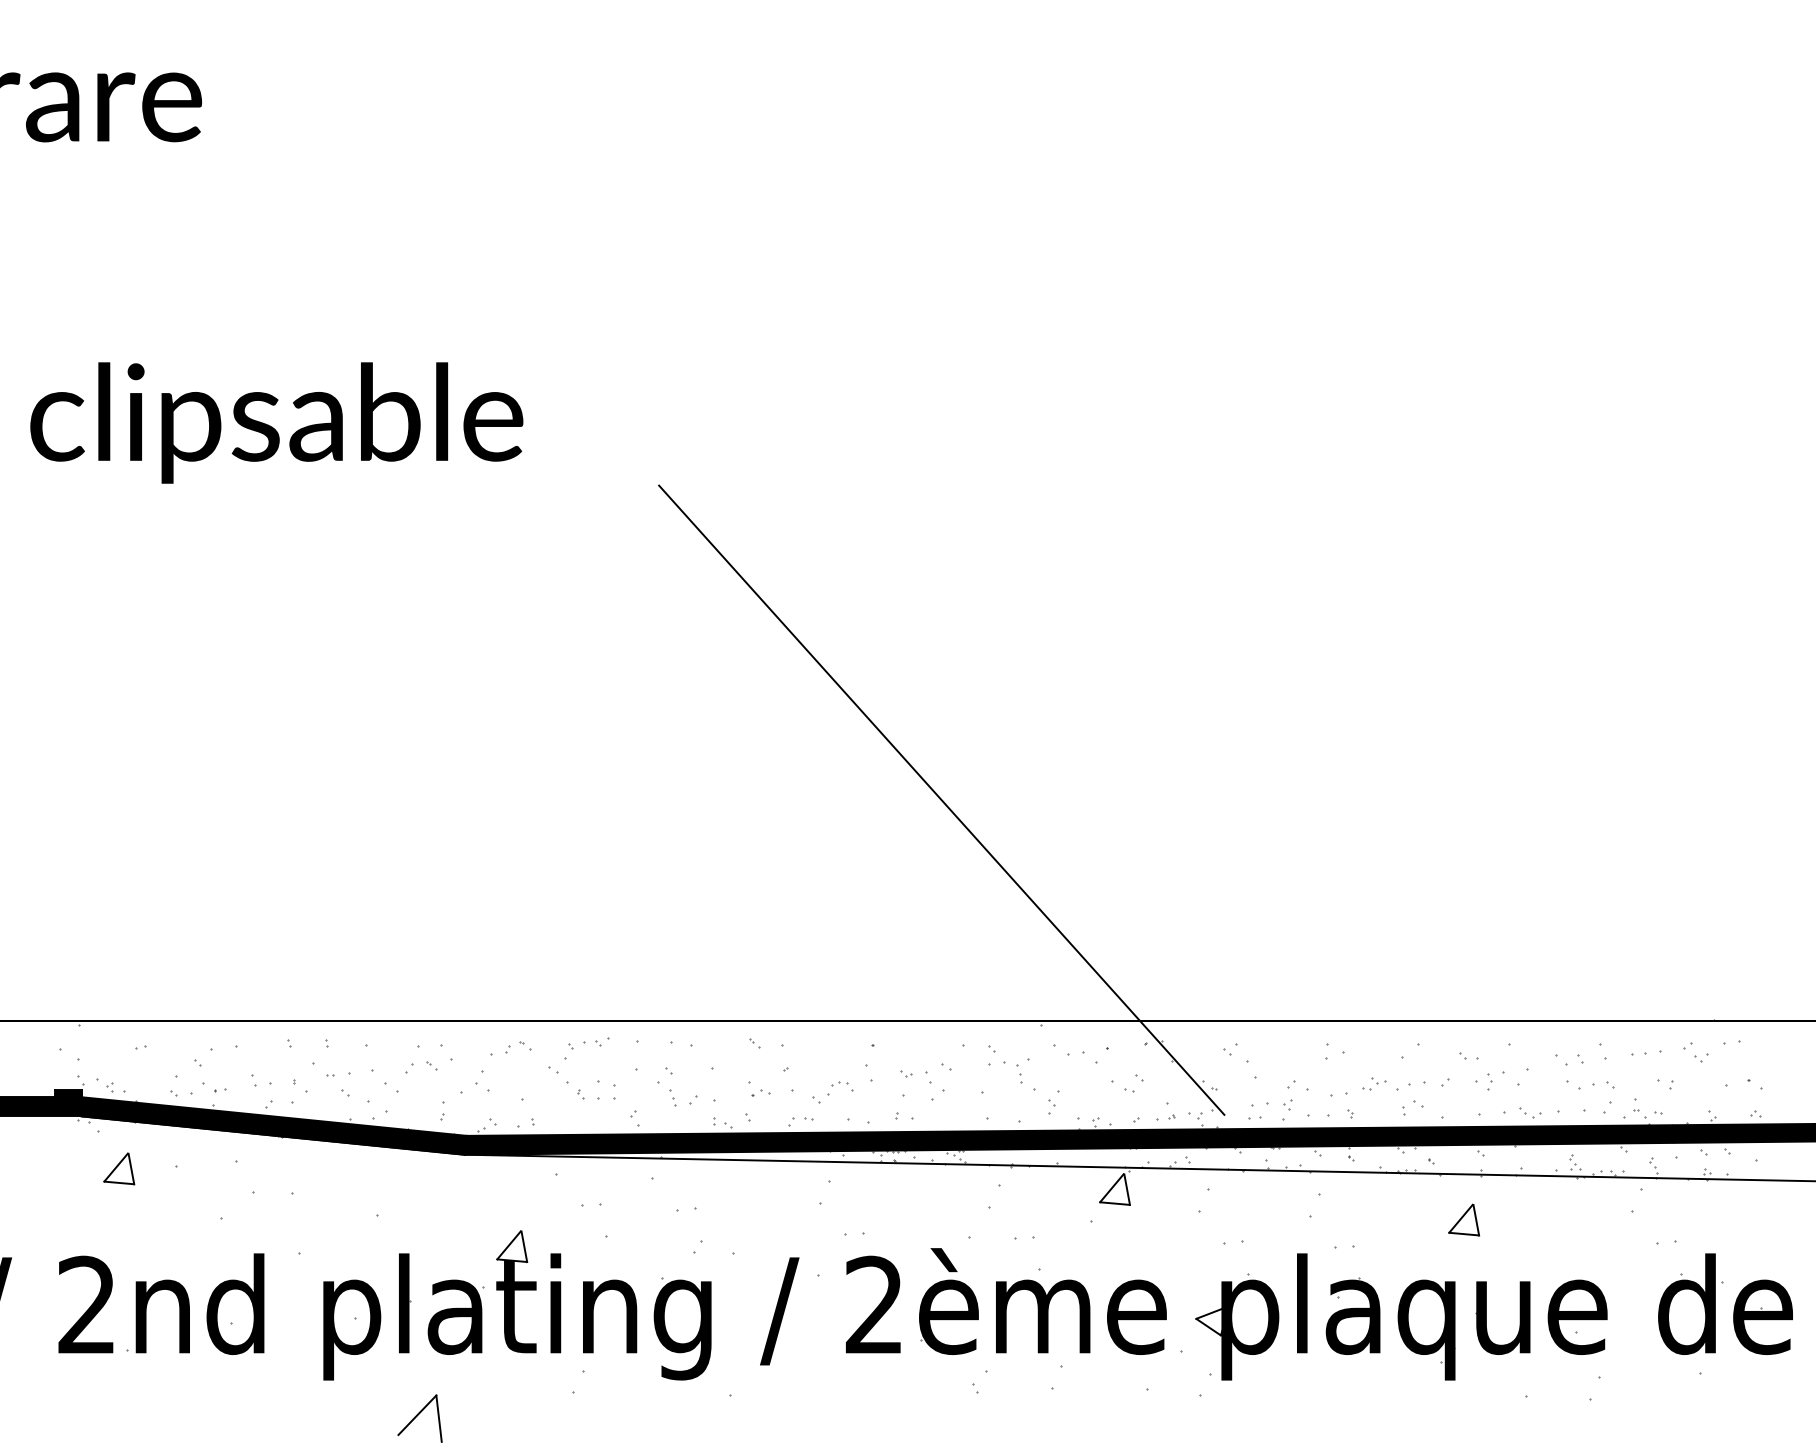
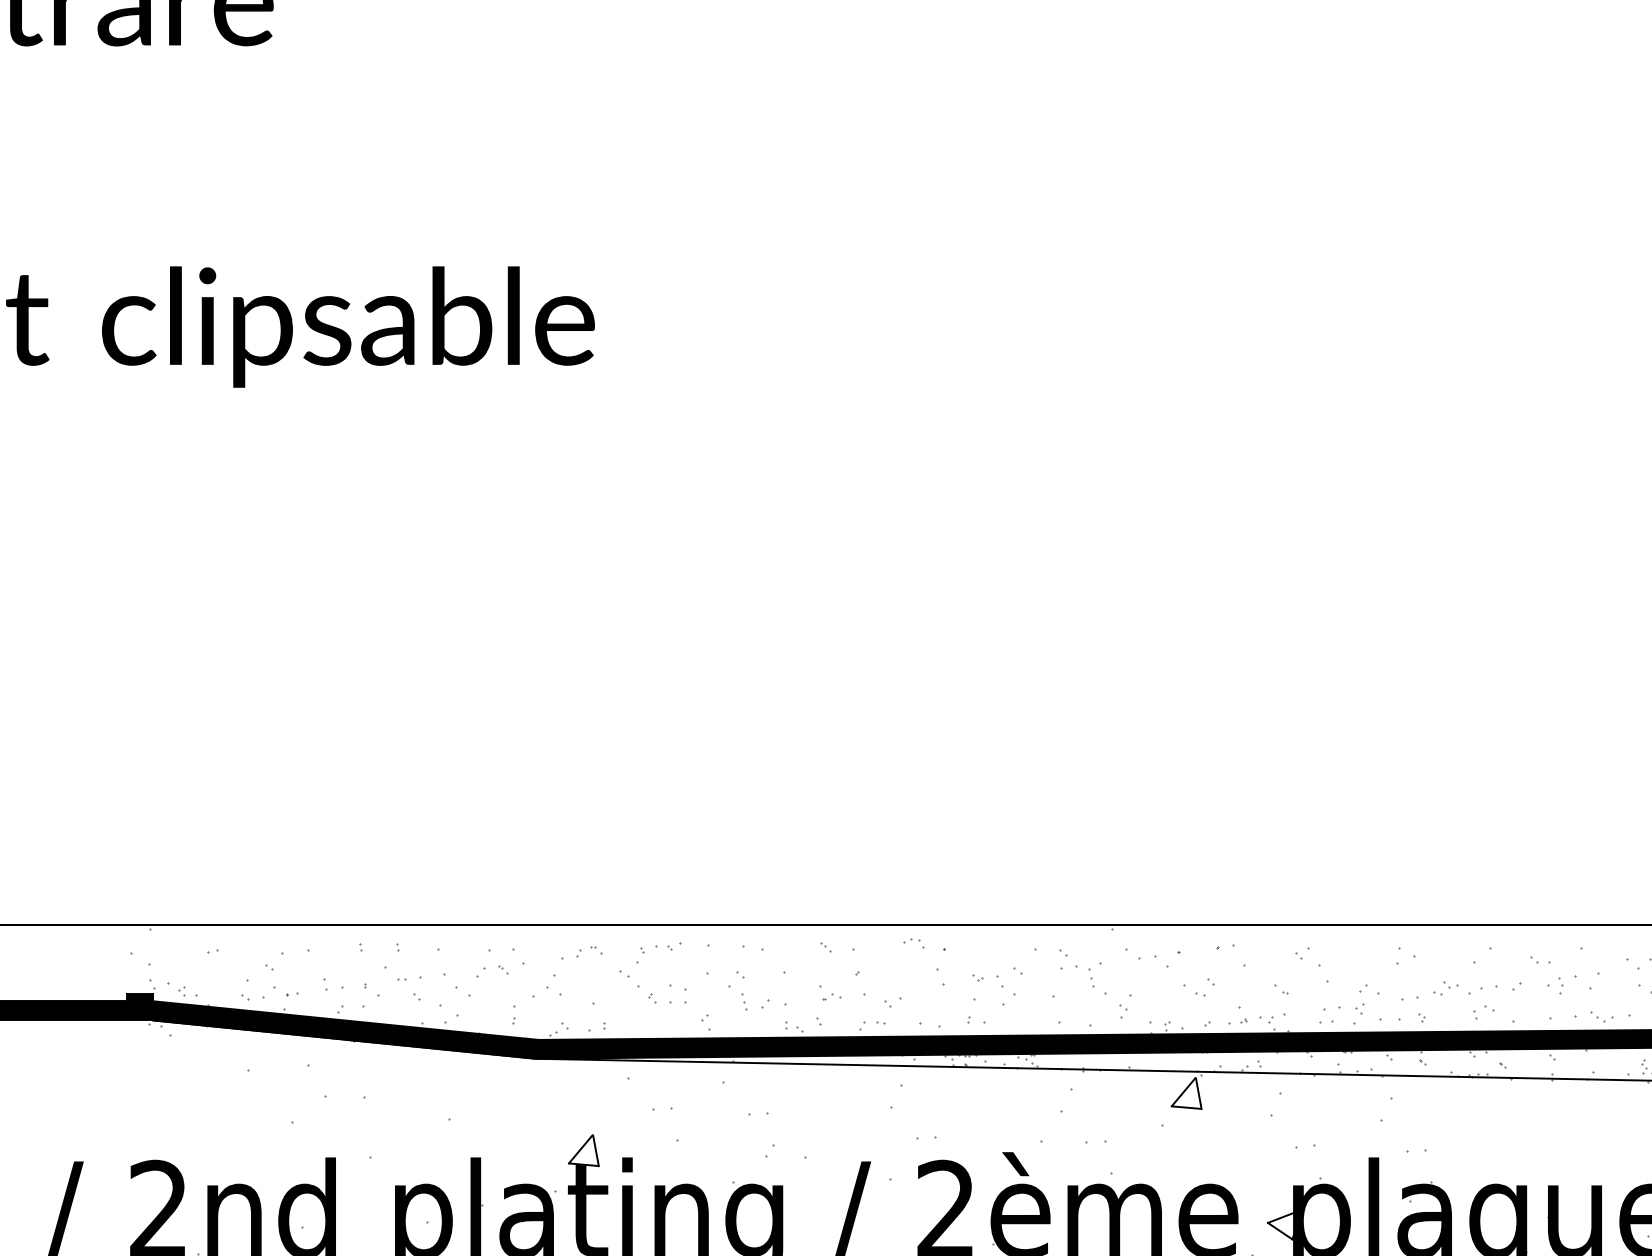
line: (941, 799) -> (1013, 703), removed
part: (842, 1086) -> (914, 943), moved
part: (119, 1168) -> (191, 1072), removed
part: (1463, 1219) -> (1535, 1123), removed

